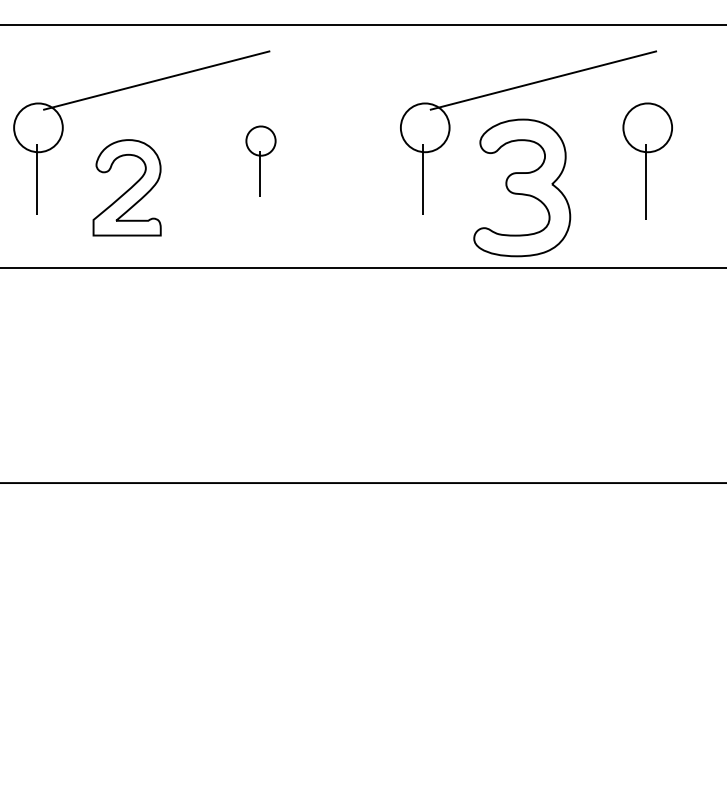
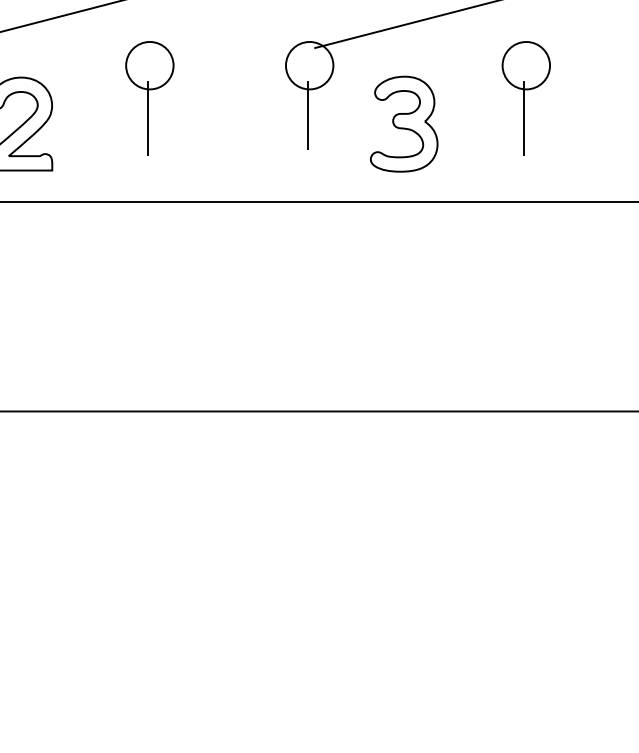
part: (260, 160) -> (149, 97), size x1.67
part: (522, 187) -> (404, 123), size x0.71

